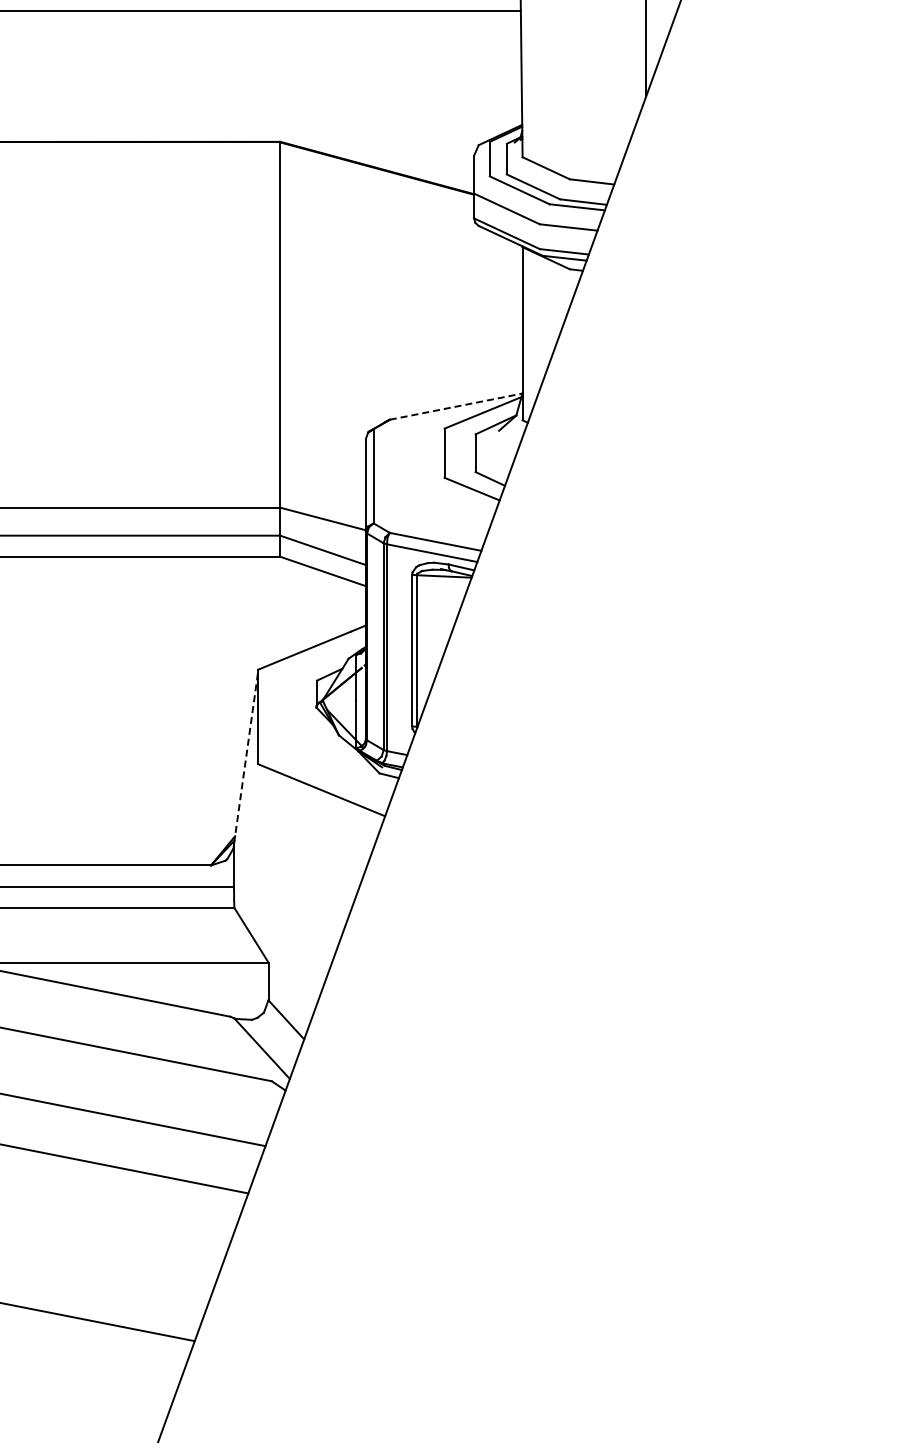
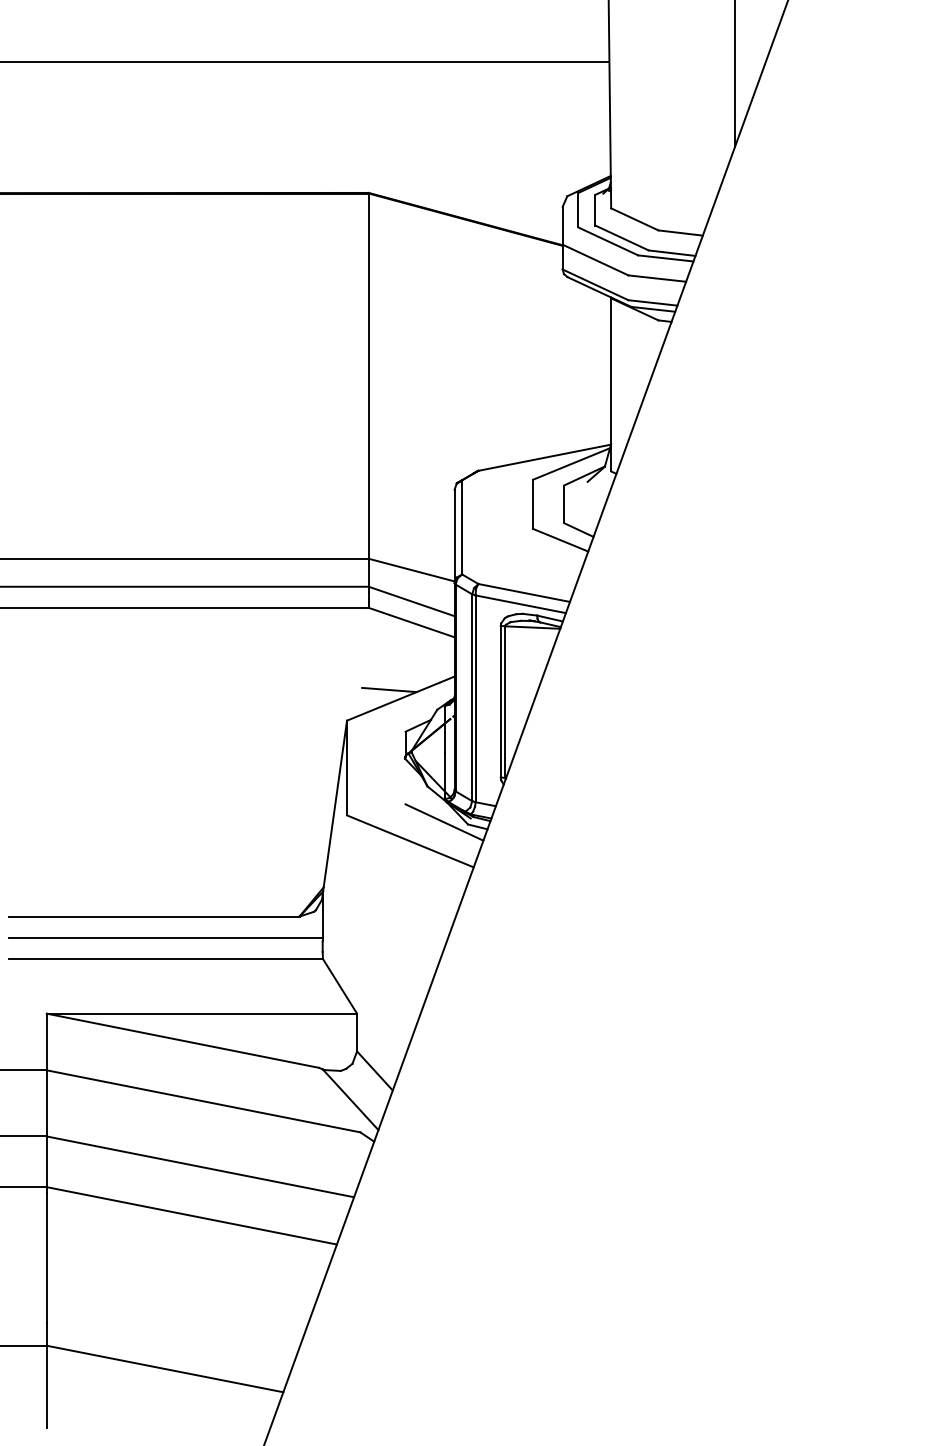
line: (455, 406) -> (544, 457), dashed -> solid
line: (300, 638) -> (389, 689), added
line: (245, 756) -> (334, 807), dashed -> solid
line: (355, 771) -> (444, 822), added

